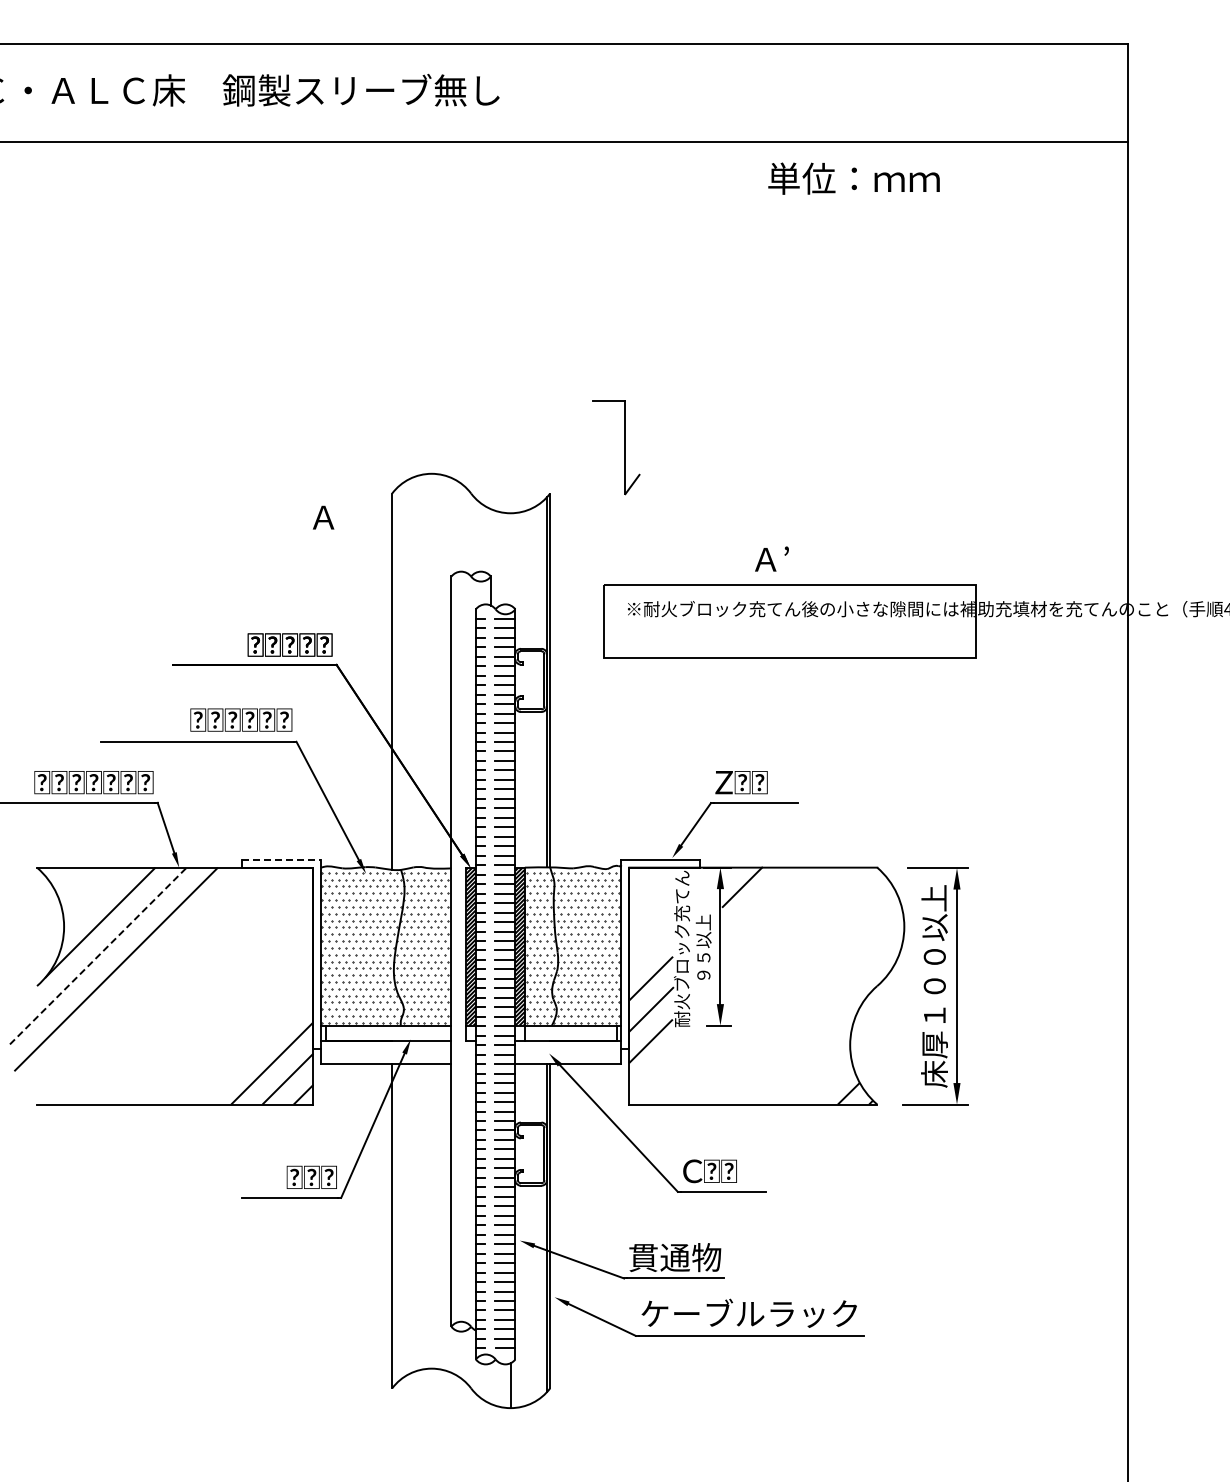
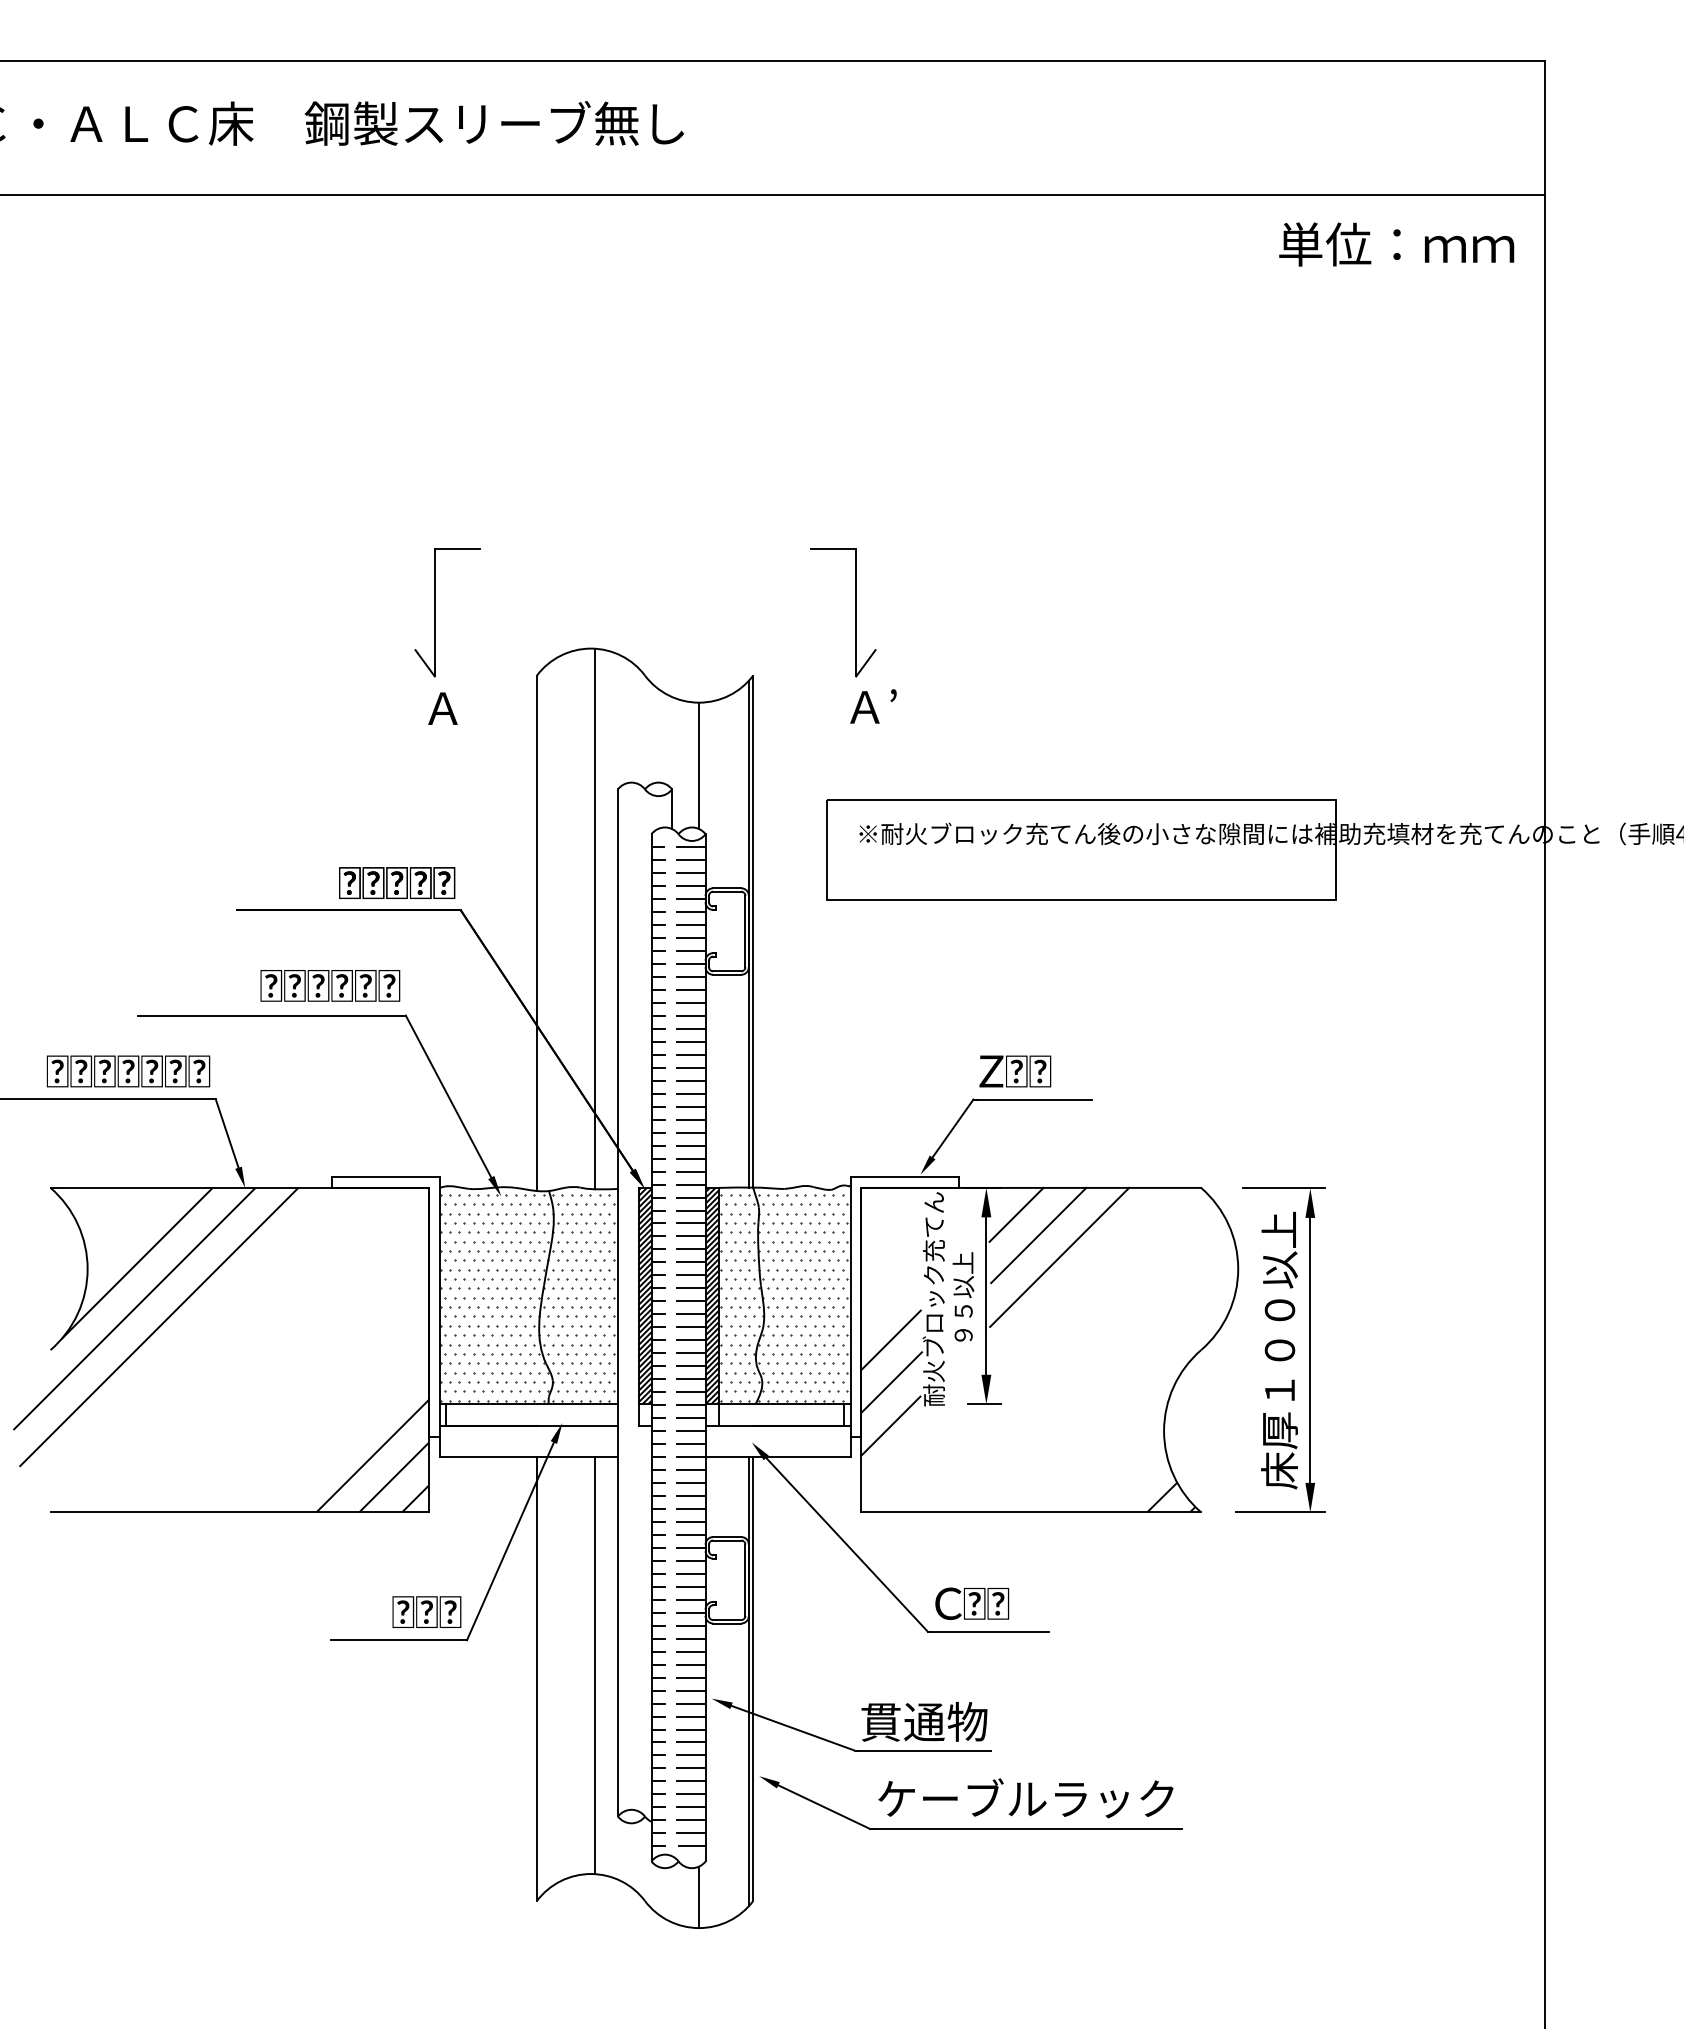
text: (853, 178) -> (1395, 244), moved
part: (318, 447) -> (435, 612), added
text: (771, 558) -> (872, 705), moved
line: (510, 559) -> (698, 765), added
line: (434, 670) -> (594, 917), added
line: (282, 859) -> (386, 1176), dashed -> solid
line: (758, 902) -> (1038, 1235), added
line: (773, 918) -> (1059, 1257), added
line: (98, 956) -> (134, 1309), dashed -> solid
line: (434, 1216) -> (594, 1665), added

